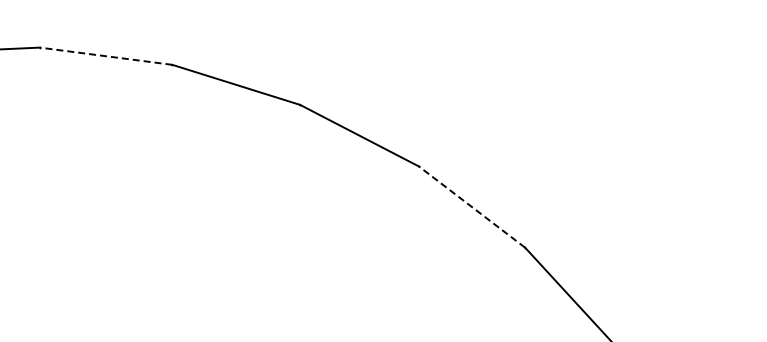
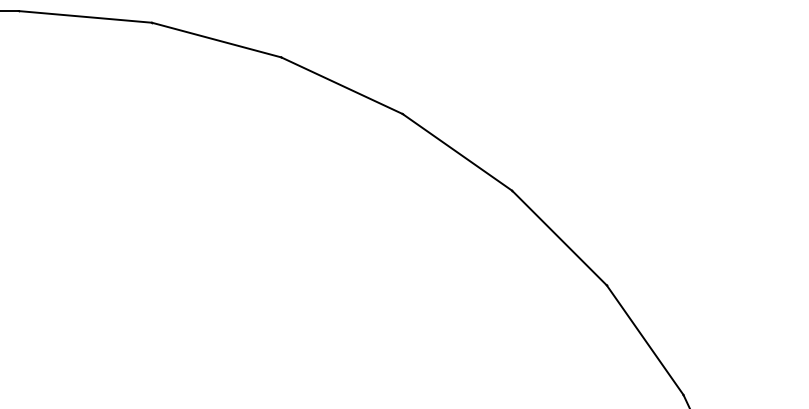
line: (106, 56) -> (216, 40), dashed -> solid
line: (472, 206) -> (559, 237), dashed -> solid

